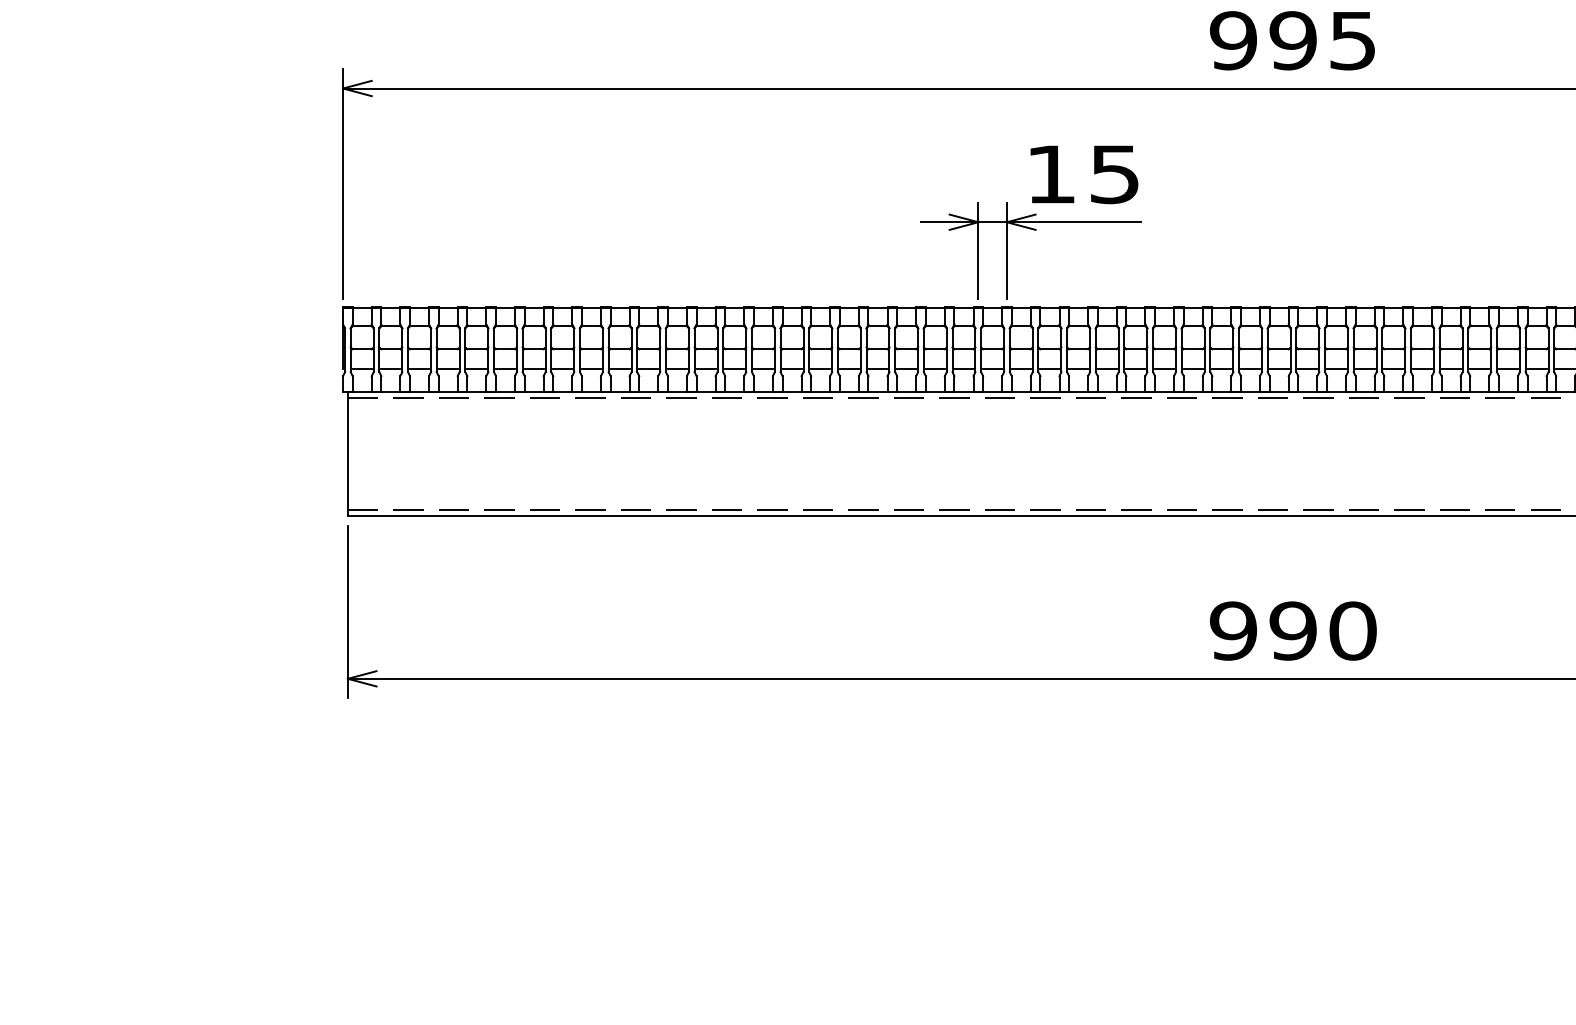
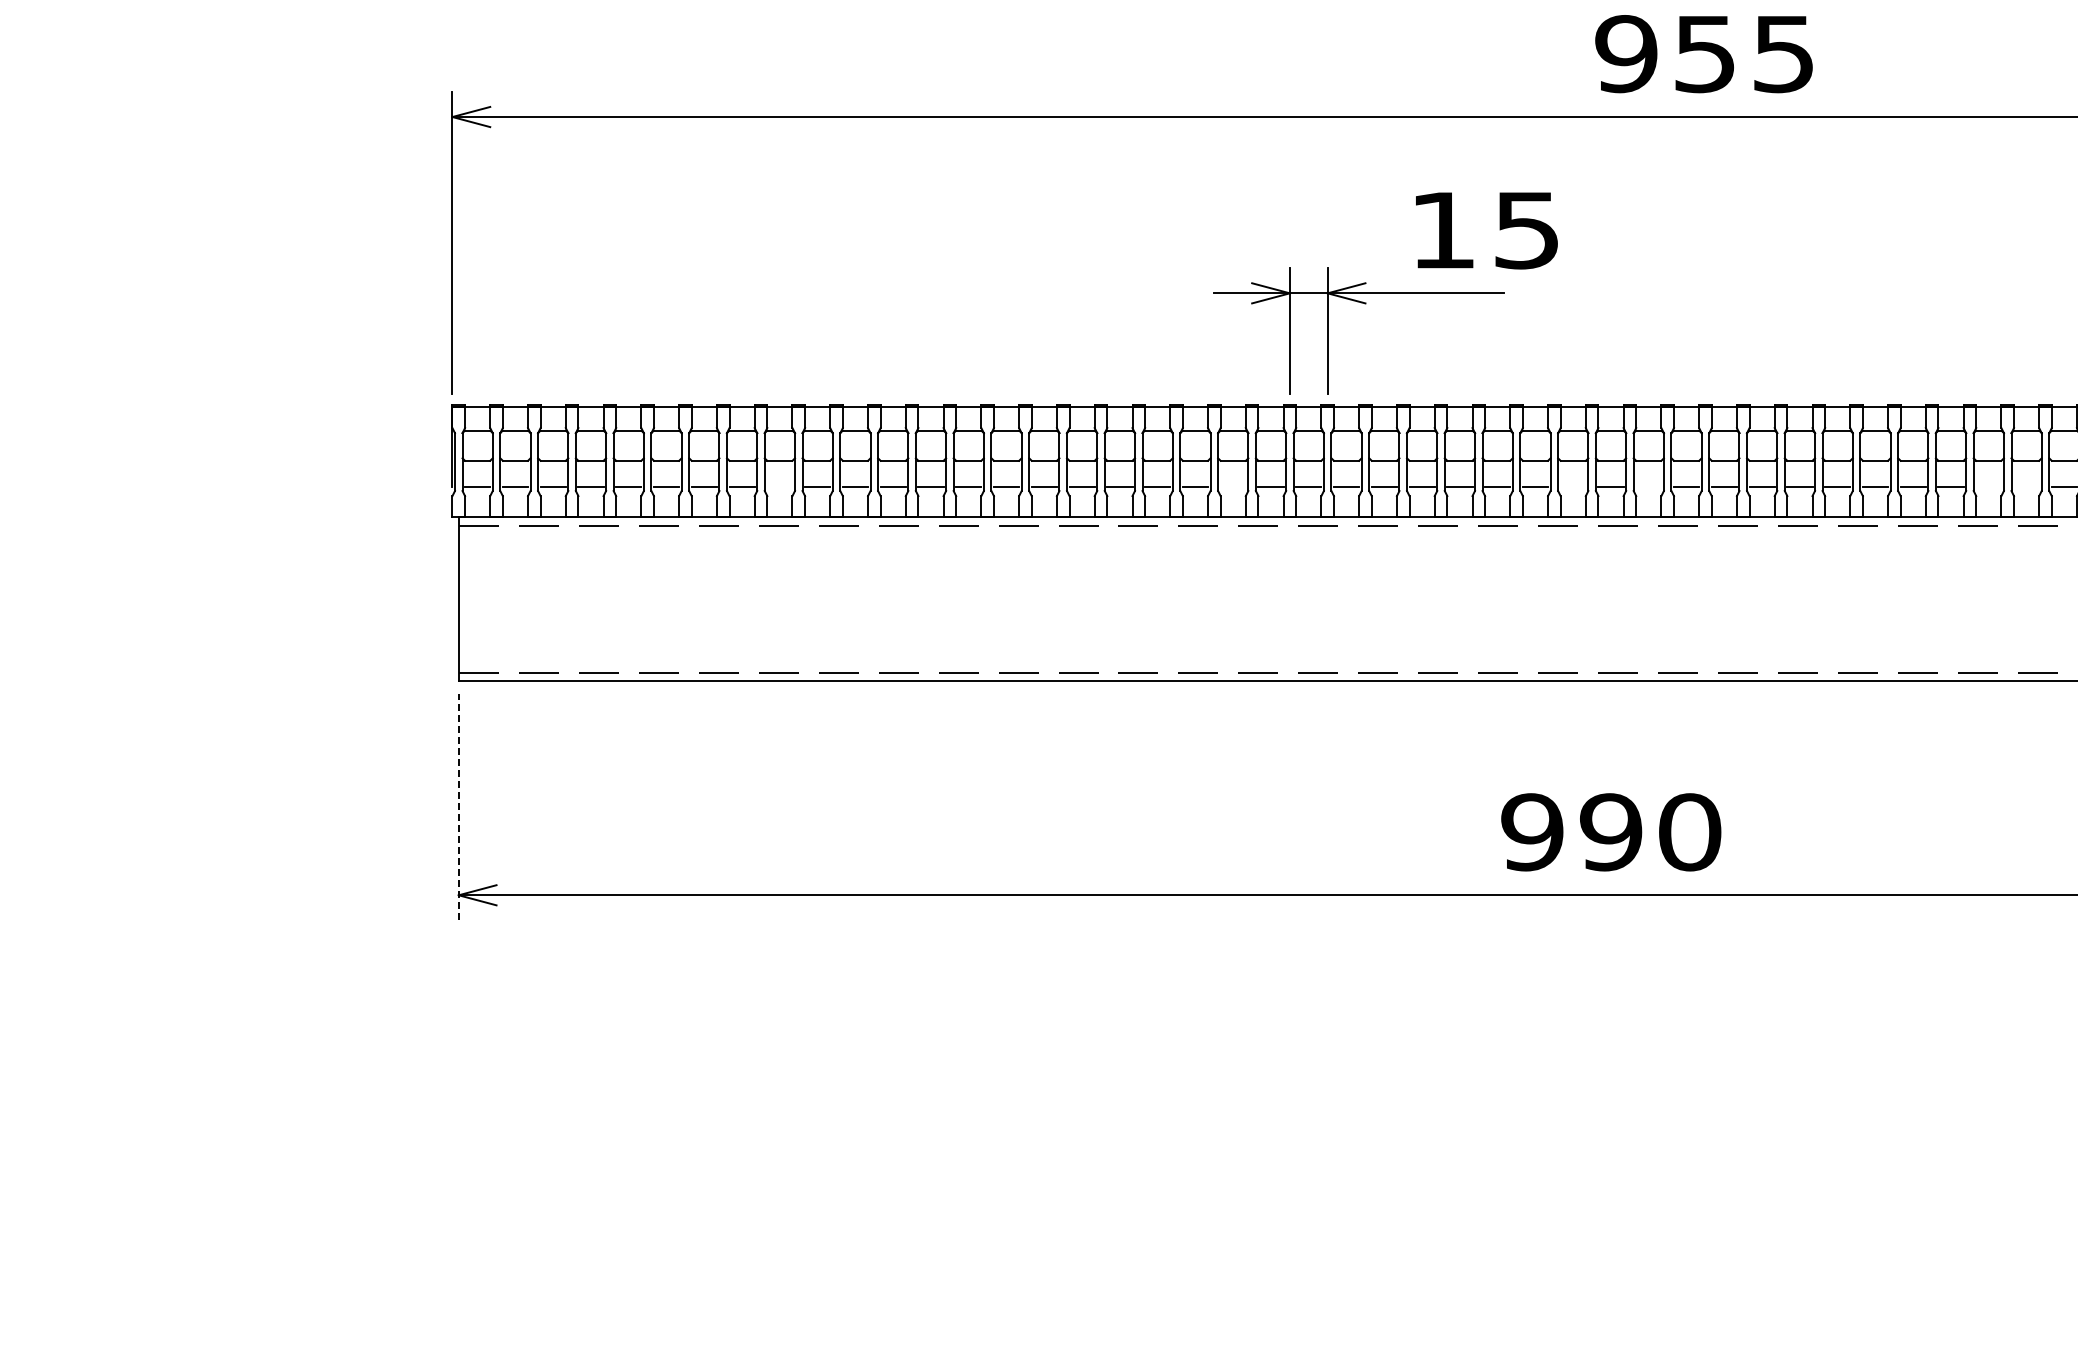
text: (1293, 41) -> (1705, 54), 995 -> 955
text: (1084, 174) -> (1486, 230), moved
line: (591, 369) -> (779, 487), removed
line: (934, 369) -> (1232, 487), removed
line: (1192, 369) -> (1572, 487), removed
line: (1250, 369) -> (1648, 487), removed
line: (1508, 369) -> (1988, 487), removed
line: (1537, 369) -> (2026, 487), removed
line: (347, 611) -> (458, 806), solid -> dashed
text: (1293, 631) -> (1611, 832), moved

